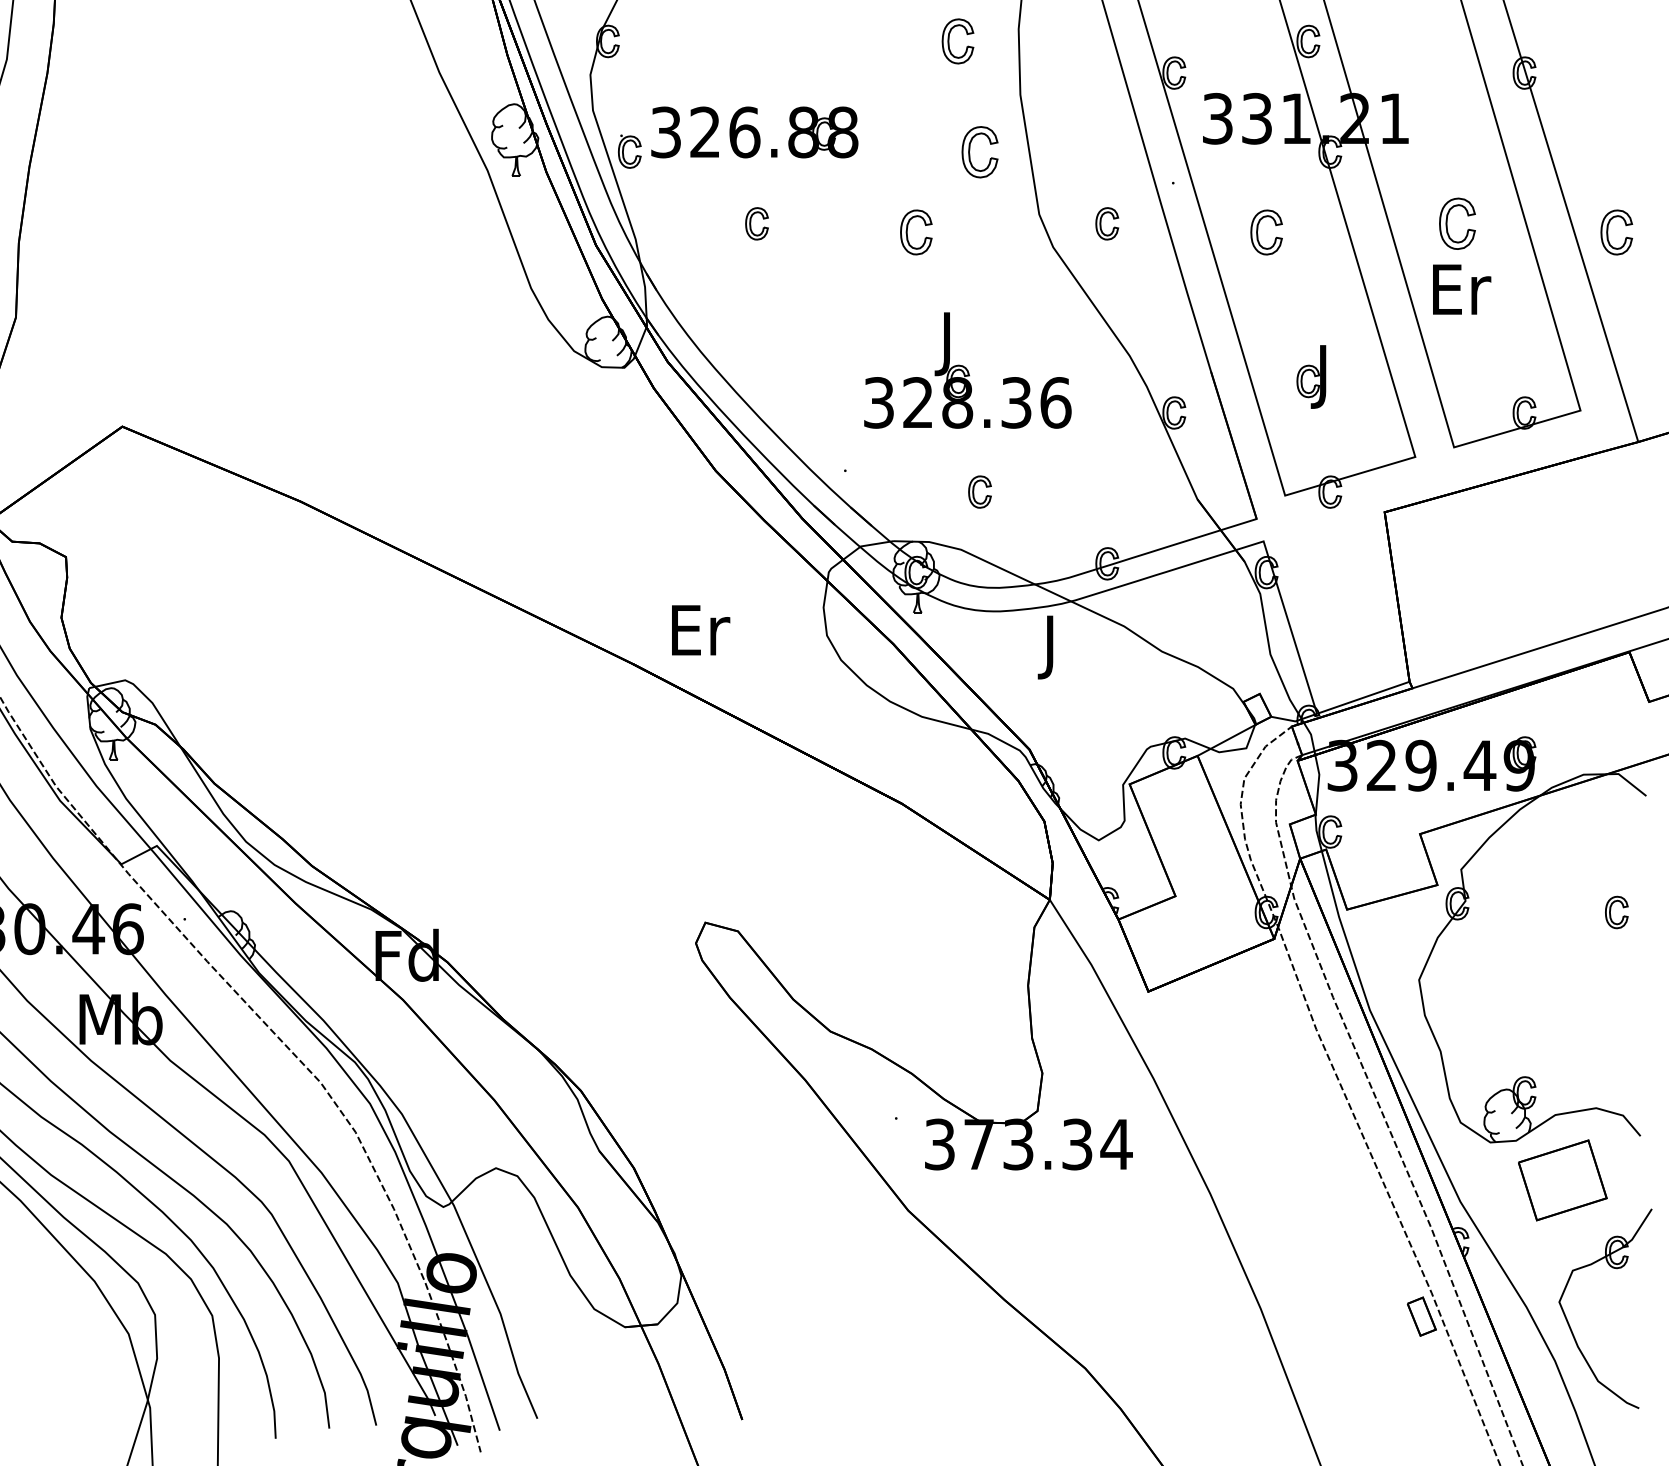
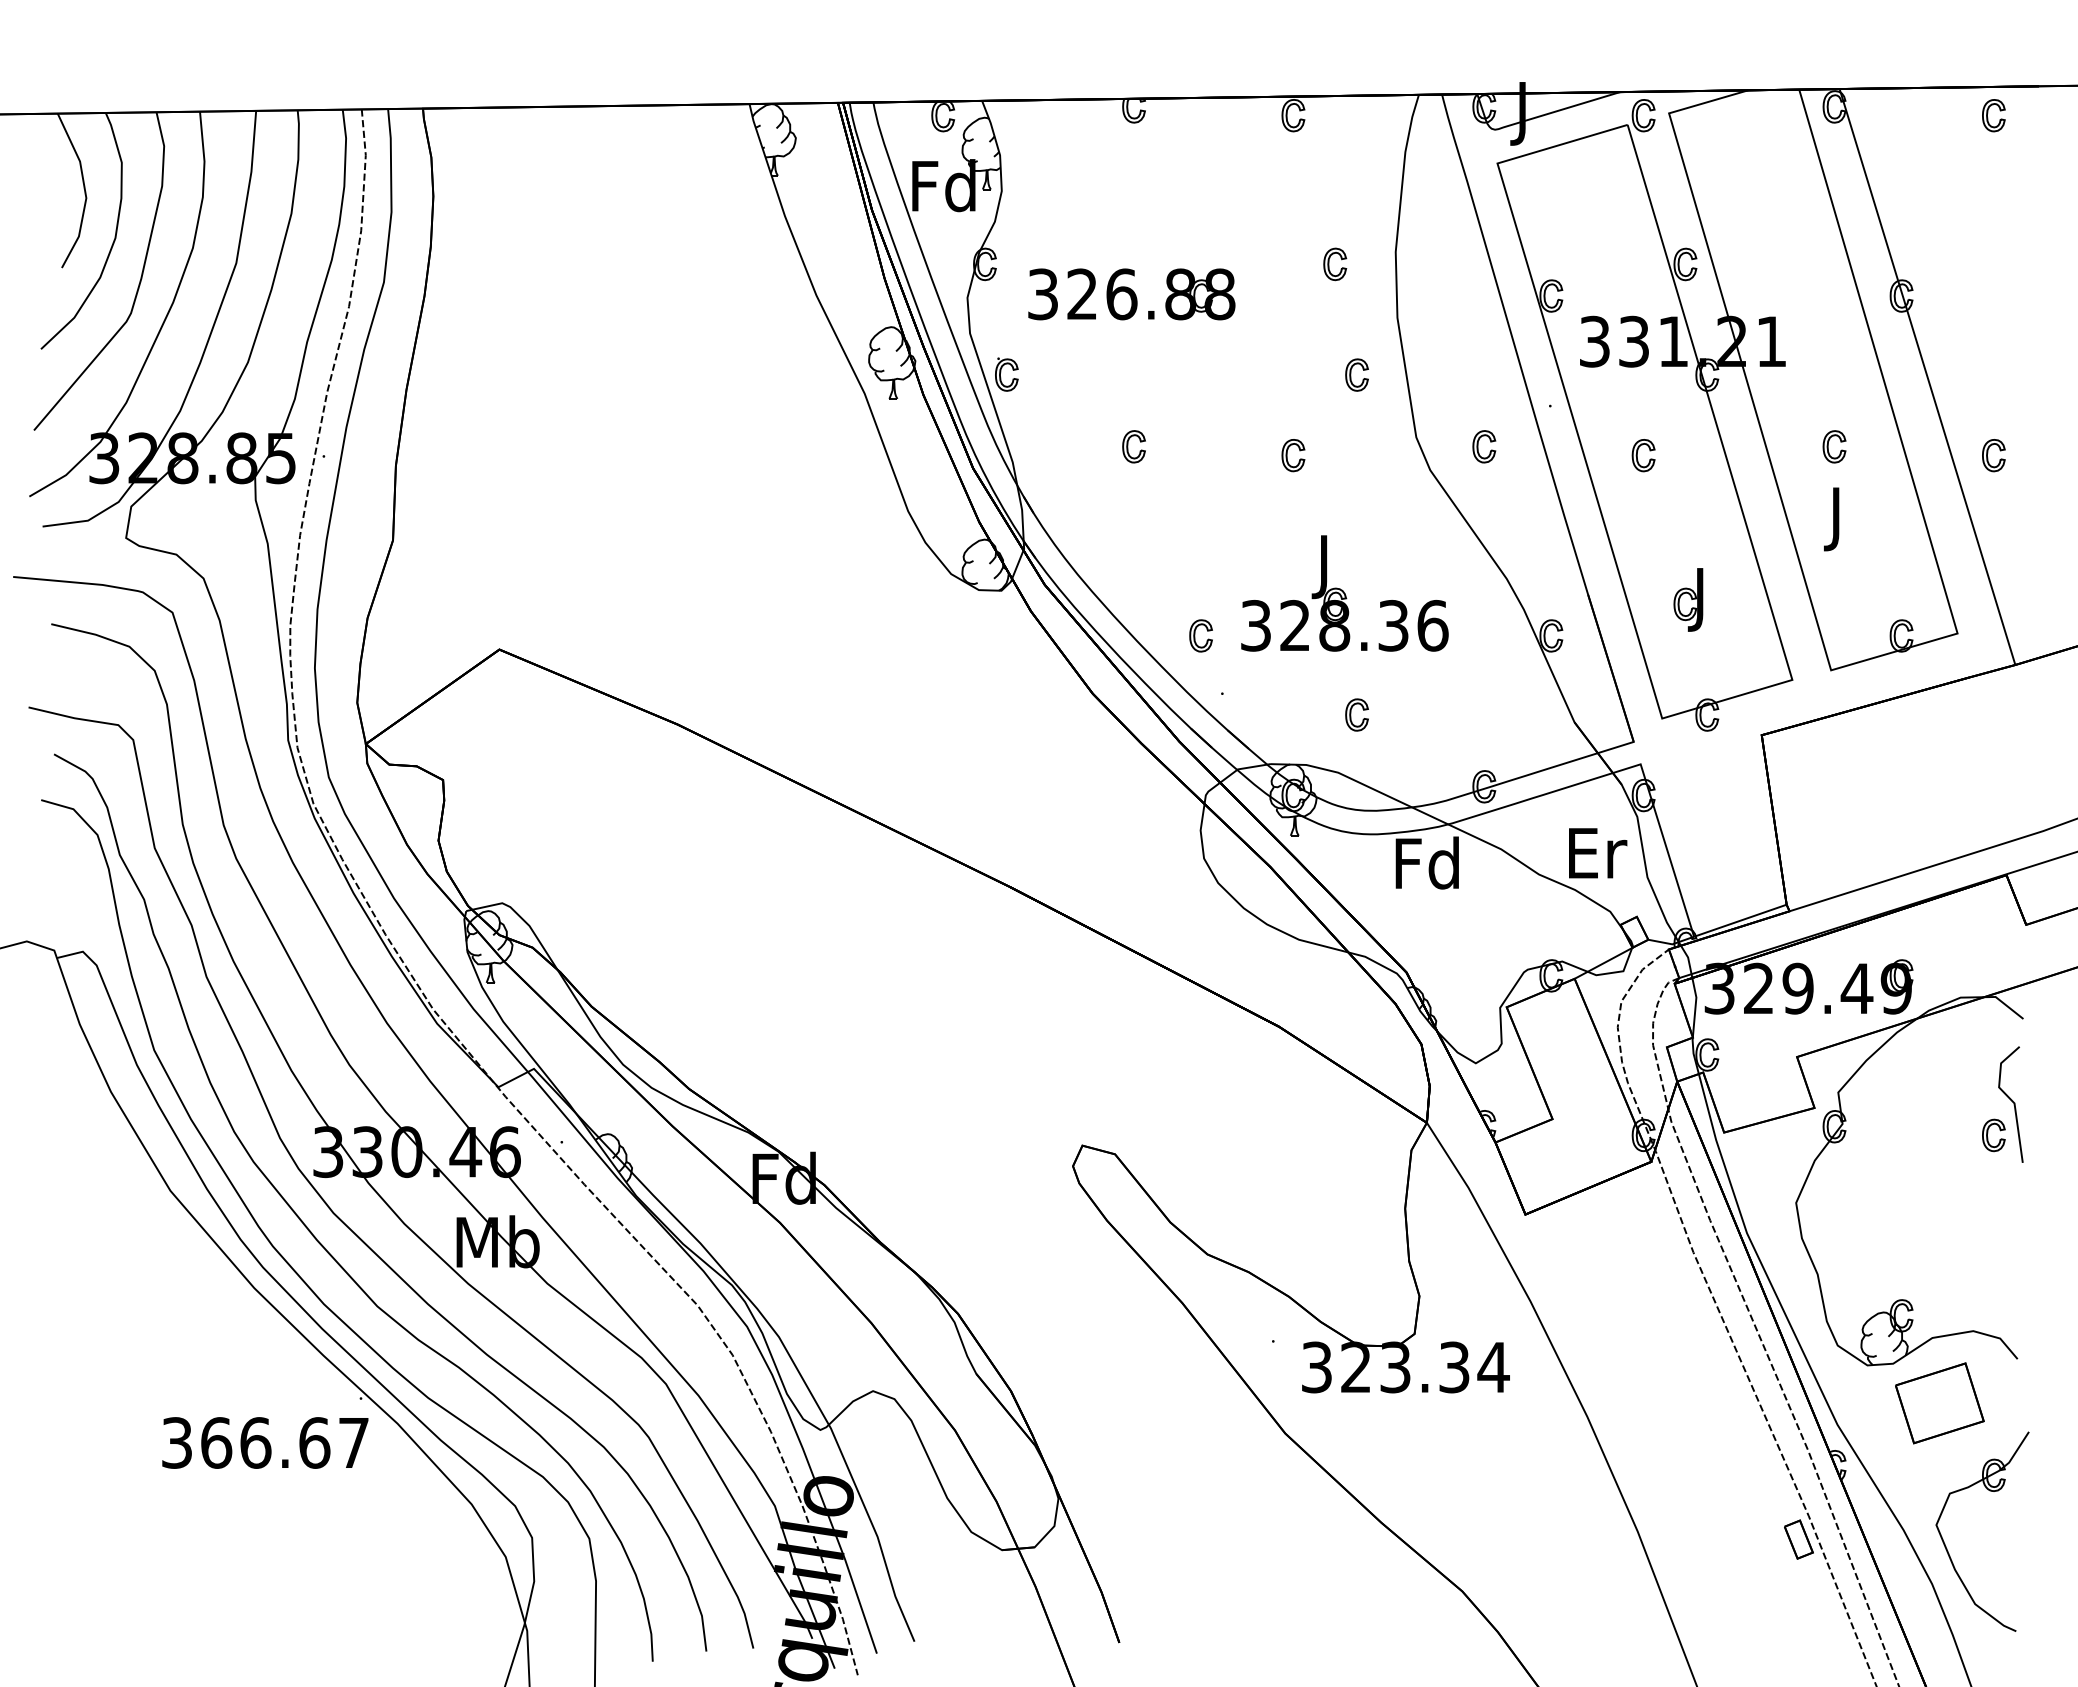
part: (958, 41) -> (1335, 264), size x0.71
part: (754, 132) -> (1131, 294), moved
part: (979, 151) -> (1356, 374), size x0.62
part: (1457, 223) -> (1834, 446), size x0.62
part: (916, 232) -> (1293, 455), size x0.71
part: (1266, 232) -> (1643, 455), size x0.71
part: (1616, 232) -> (1993, 455), size x0.71
text: (1462, 296) -> (1839, 519), Er -> J
part: (823, 412) -> (1200, 635), added
text: (701, 630) -> (1598, 853), moved
text: (1049, 646) -> (1426, 869), J -> Fd
line: (1635, 879) -> (2012, 1102), added
text: (978, 1143) -> (1355, 1366), 373.34 -> 323.34

